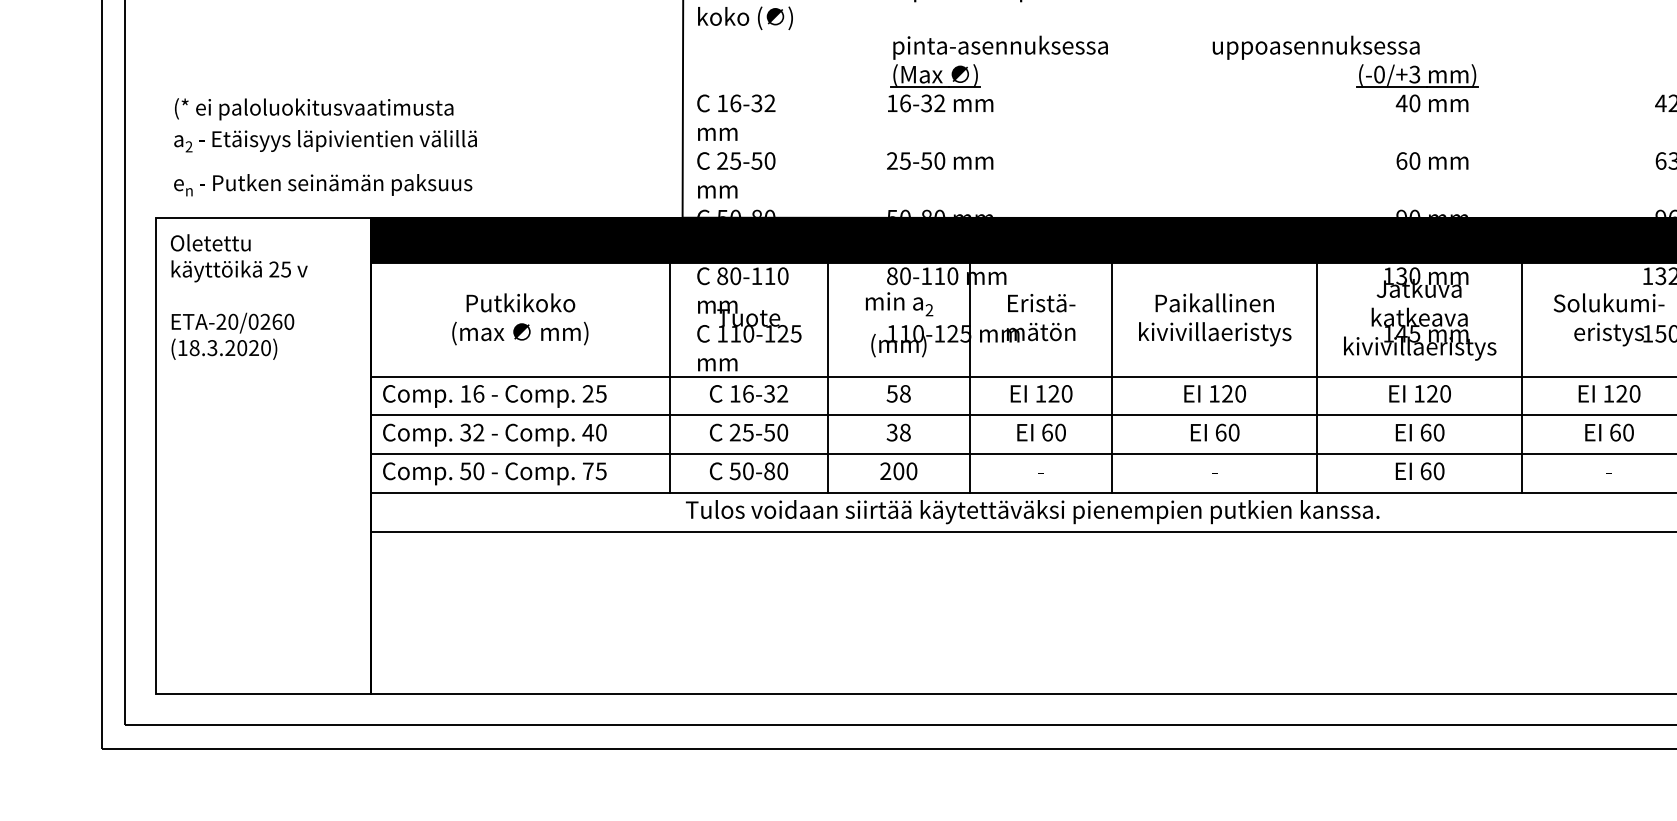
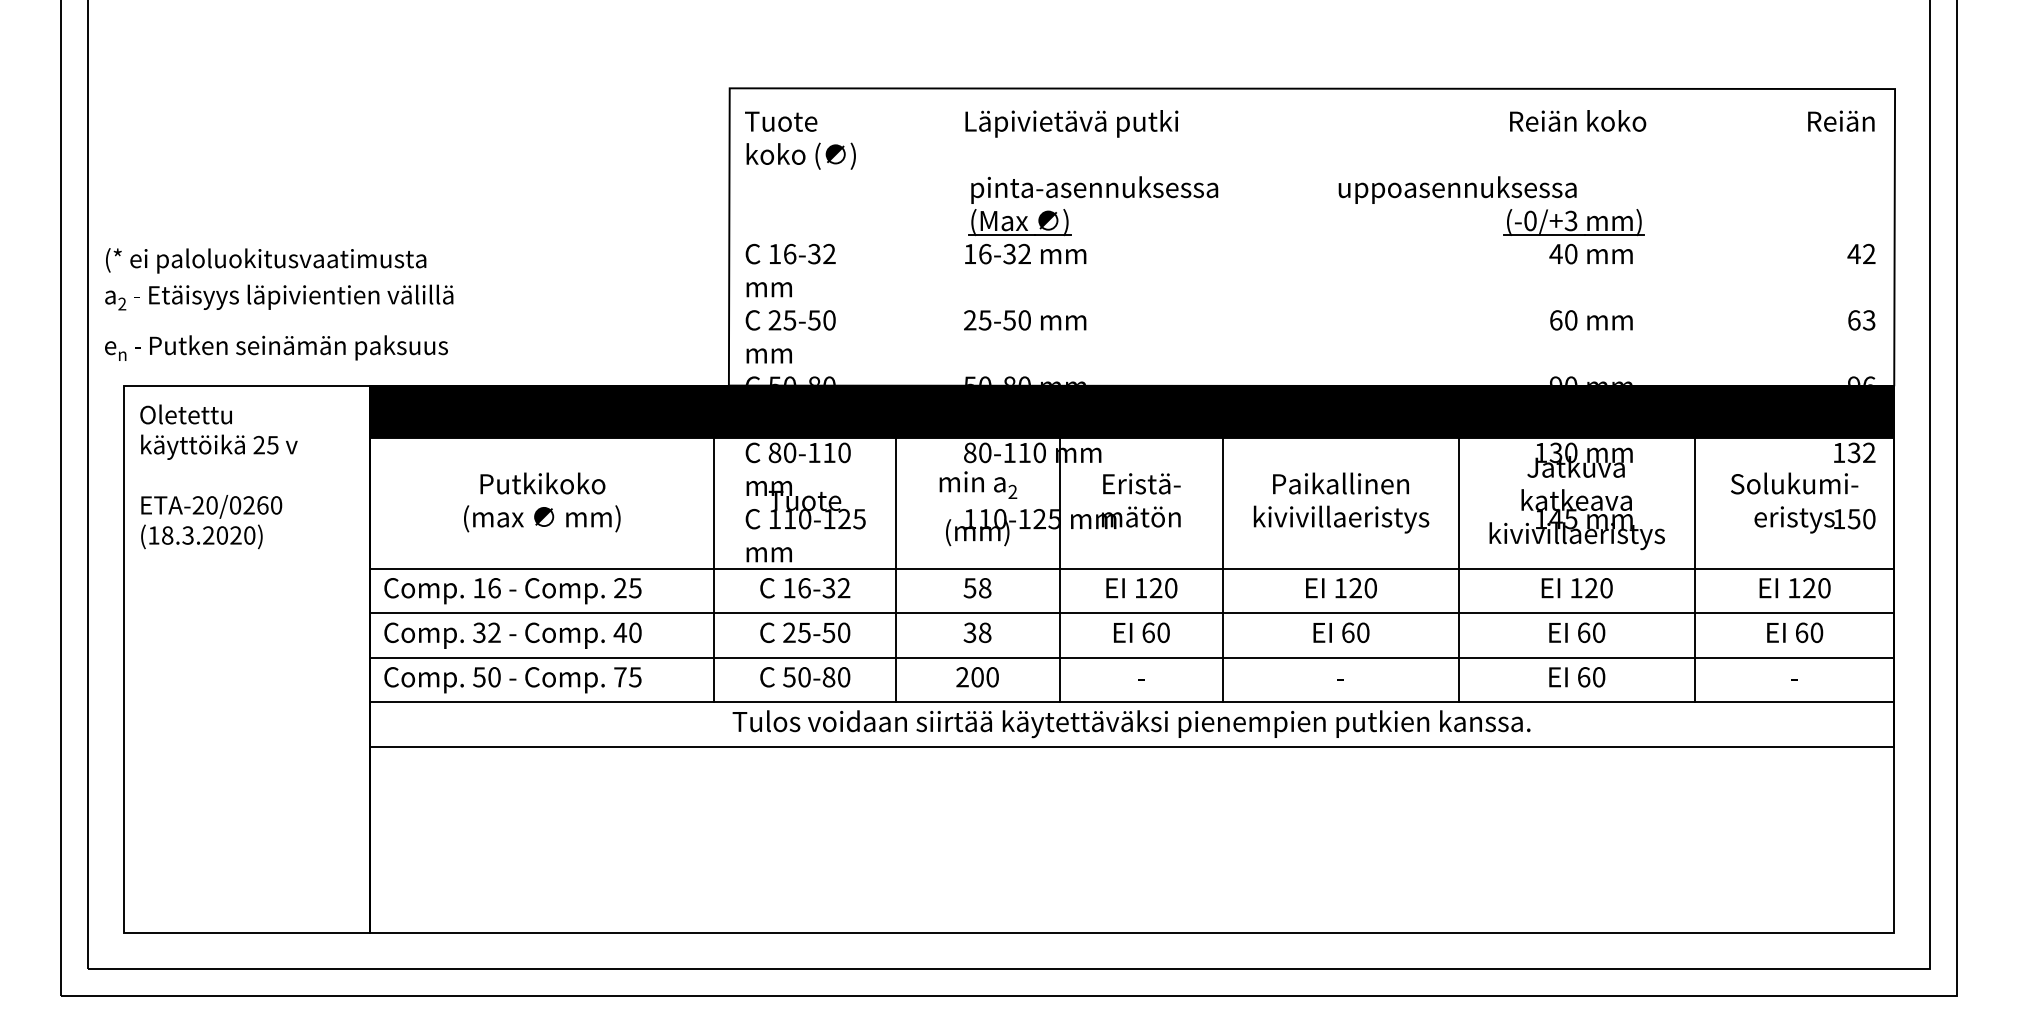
text: (325, 147) -> (279, 304), moved

